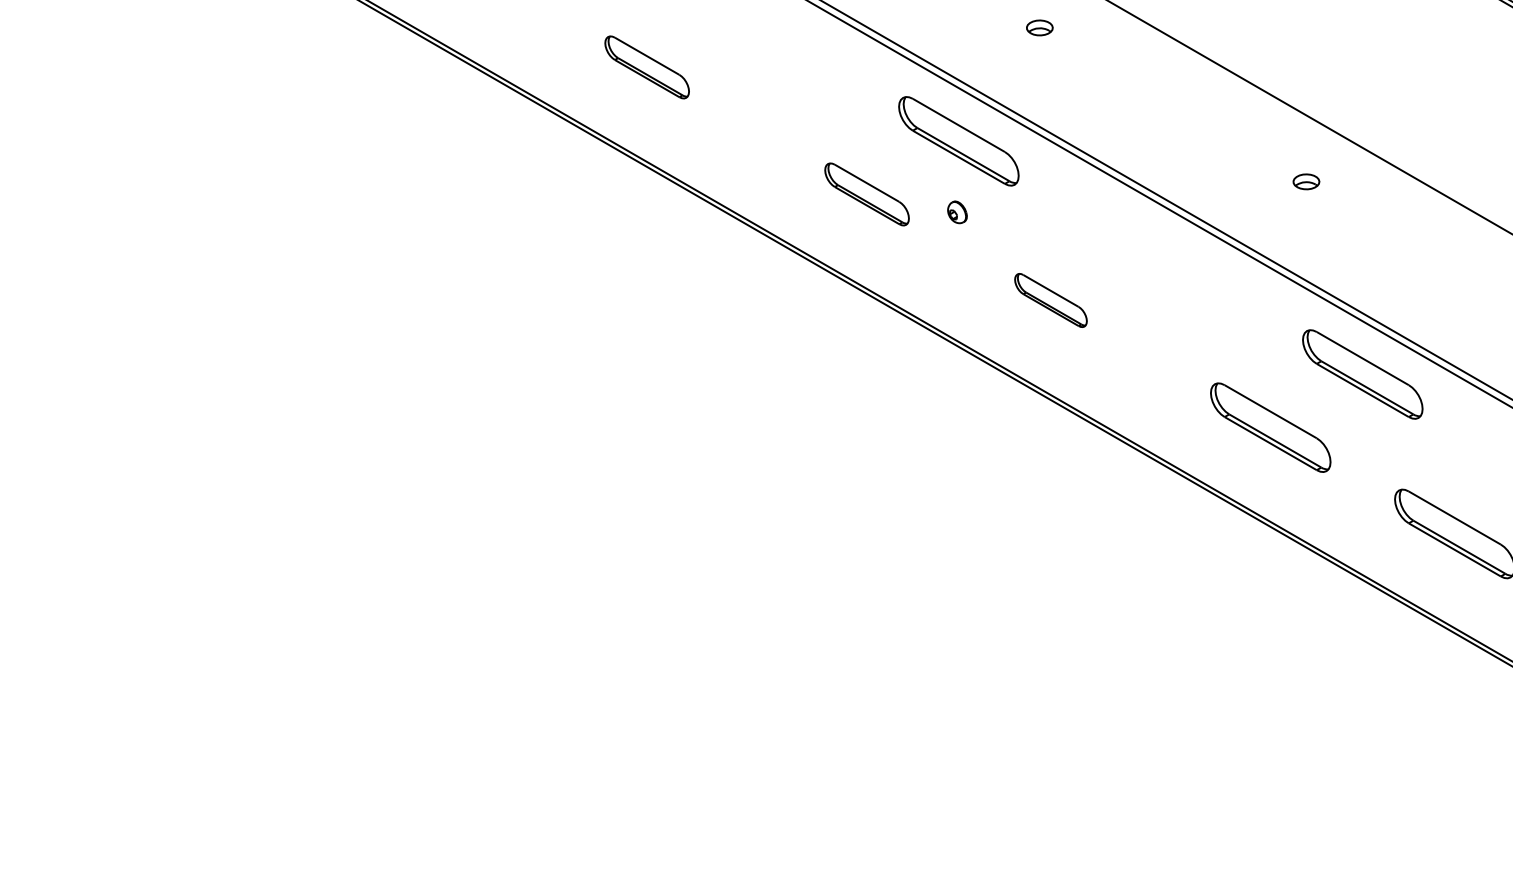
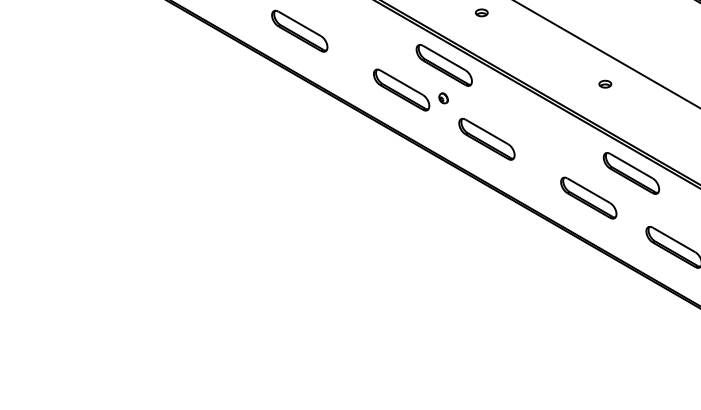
part: (646, 65) -> (299, 30), size x1.43
part: (866, 193) -> (401, 89), size x1.43
part: (1049, 298) -> (486, 138), size x1.67

